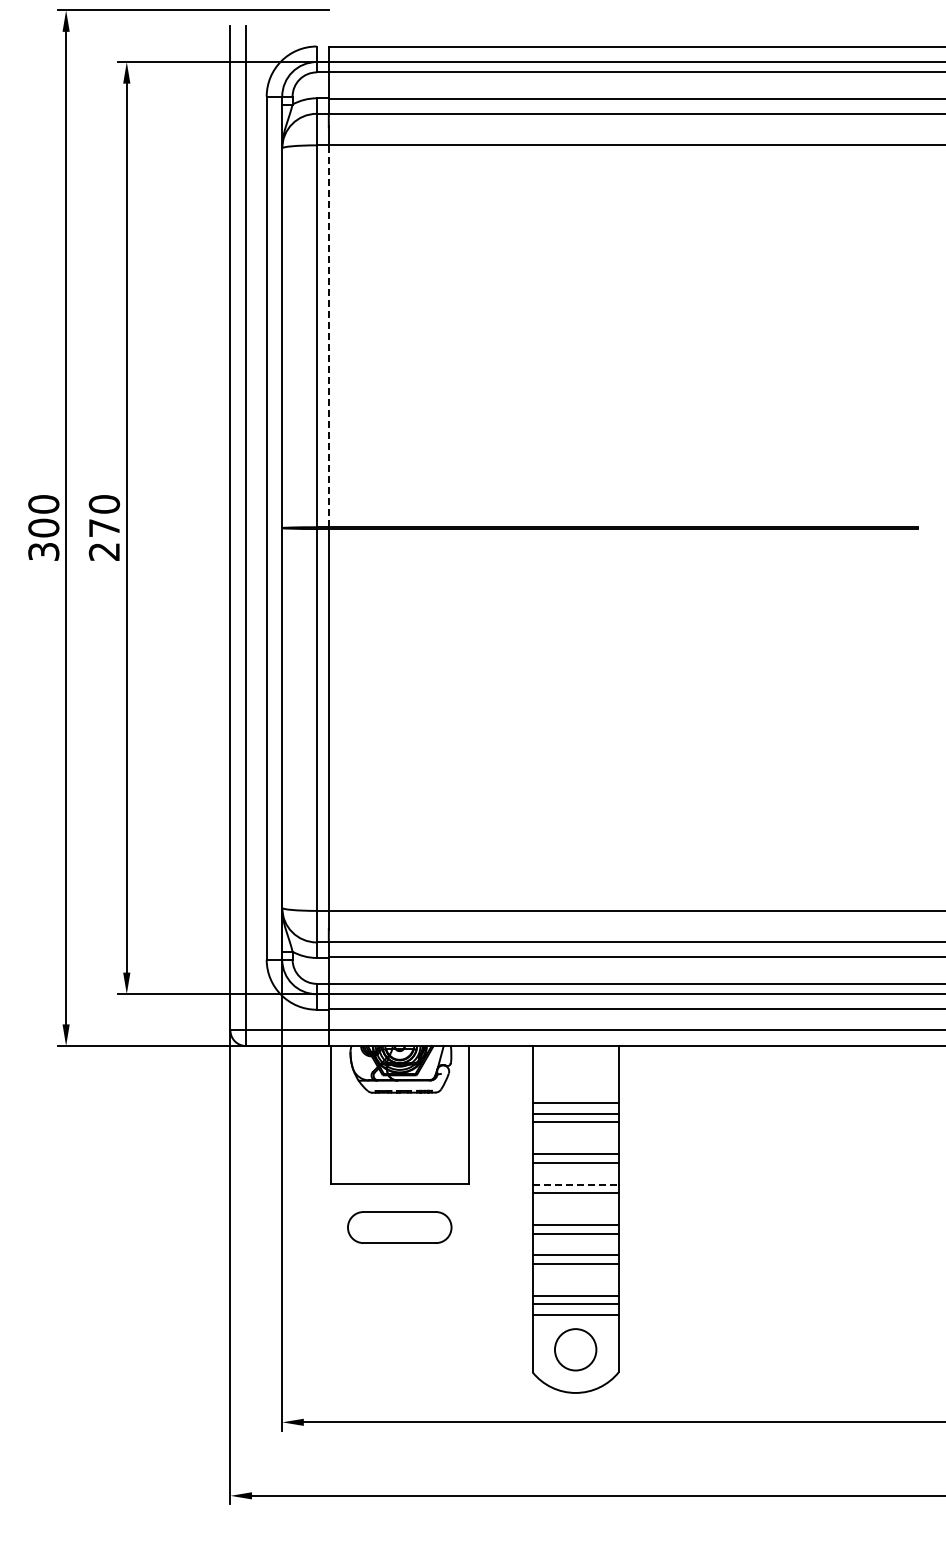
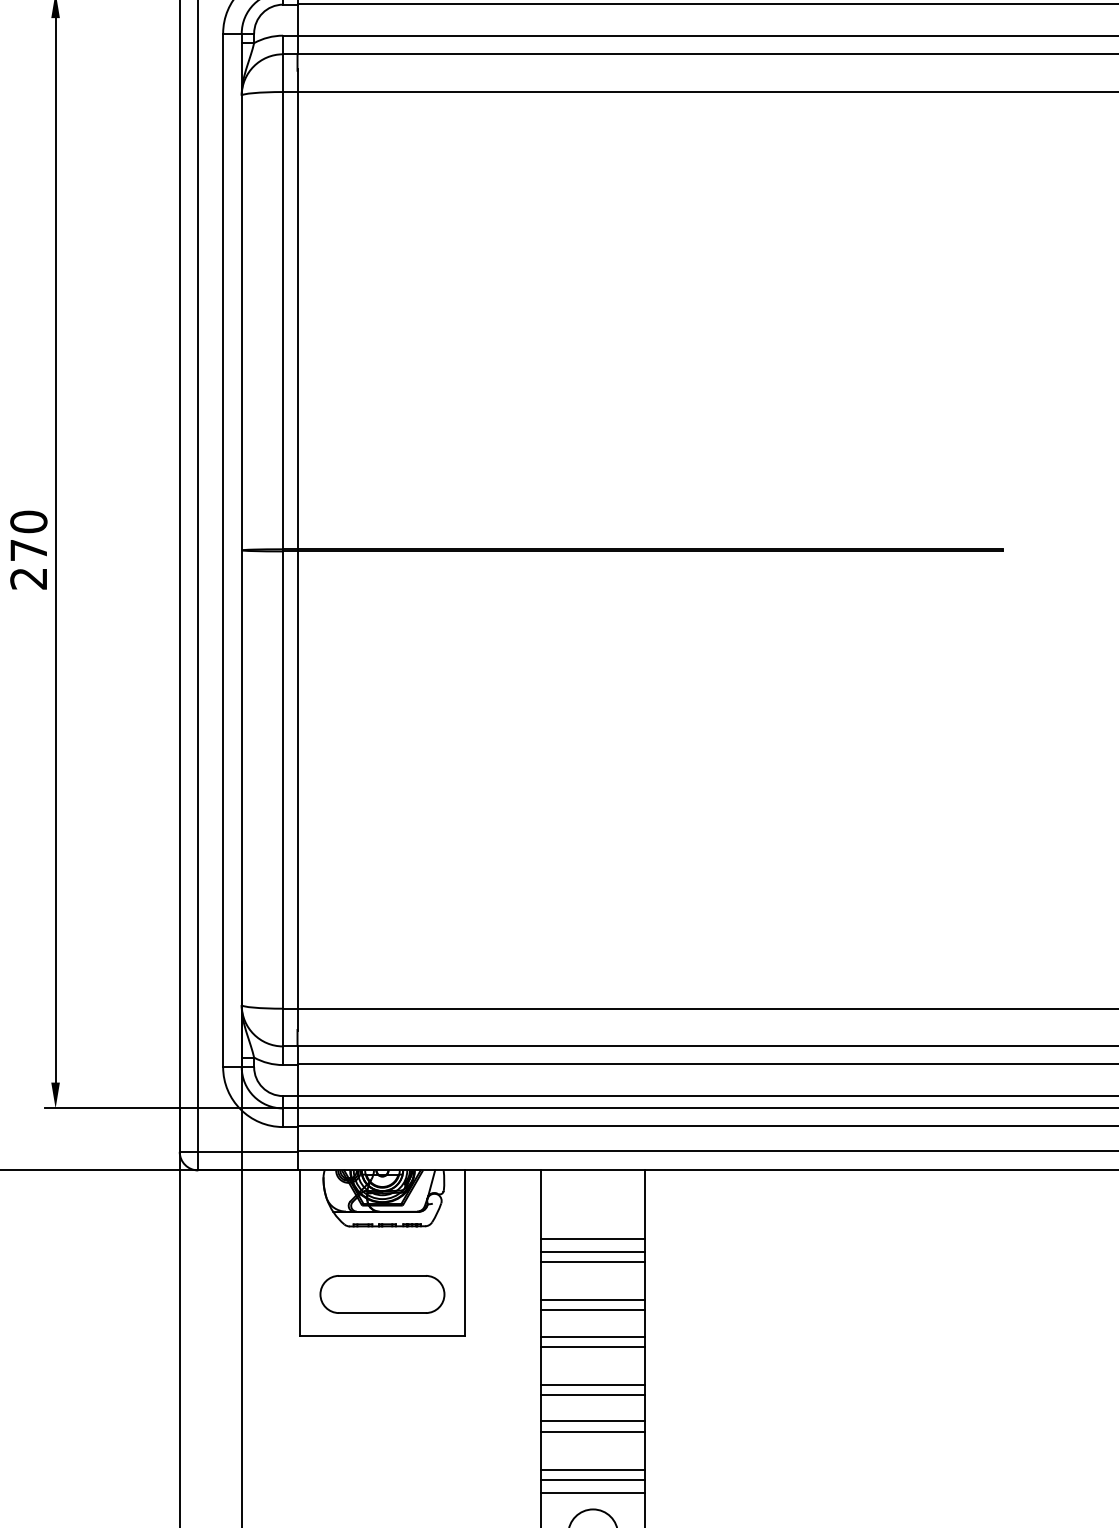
line: (328, 336) -> (297, 320), dashed -> solid
line: (576, 1184) -> (594, 1336), dashed -> solid
part: (399, 1227) -> (382, 1294), moved

